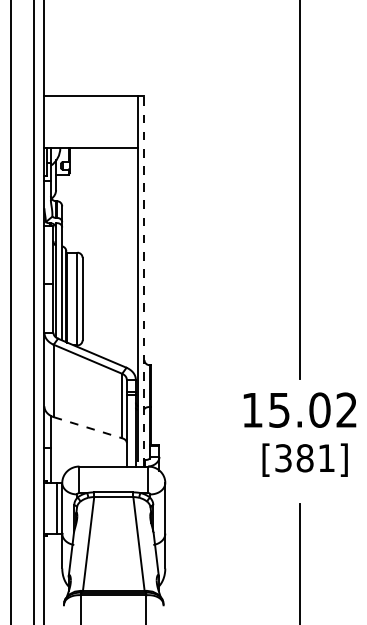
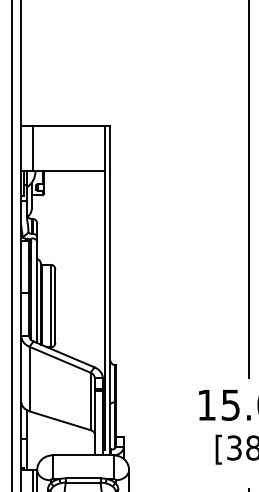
line: (57, 121) -> (32, 147), added
line: (144, 281) -> (110, 290), dashed -> solid
line: (87, 427) -> (59, 420), dashed -> solid

